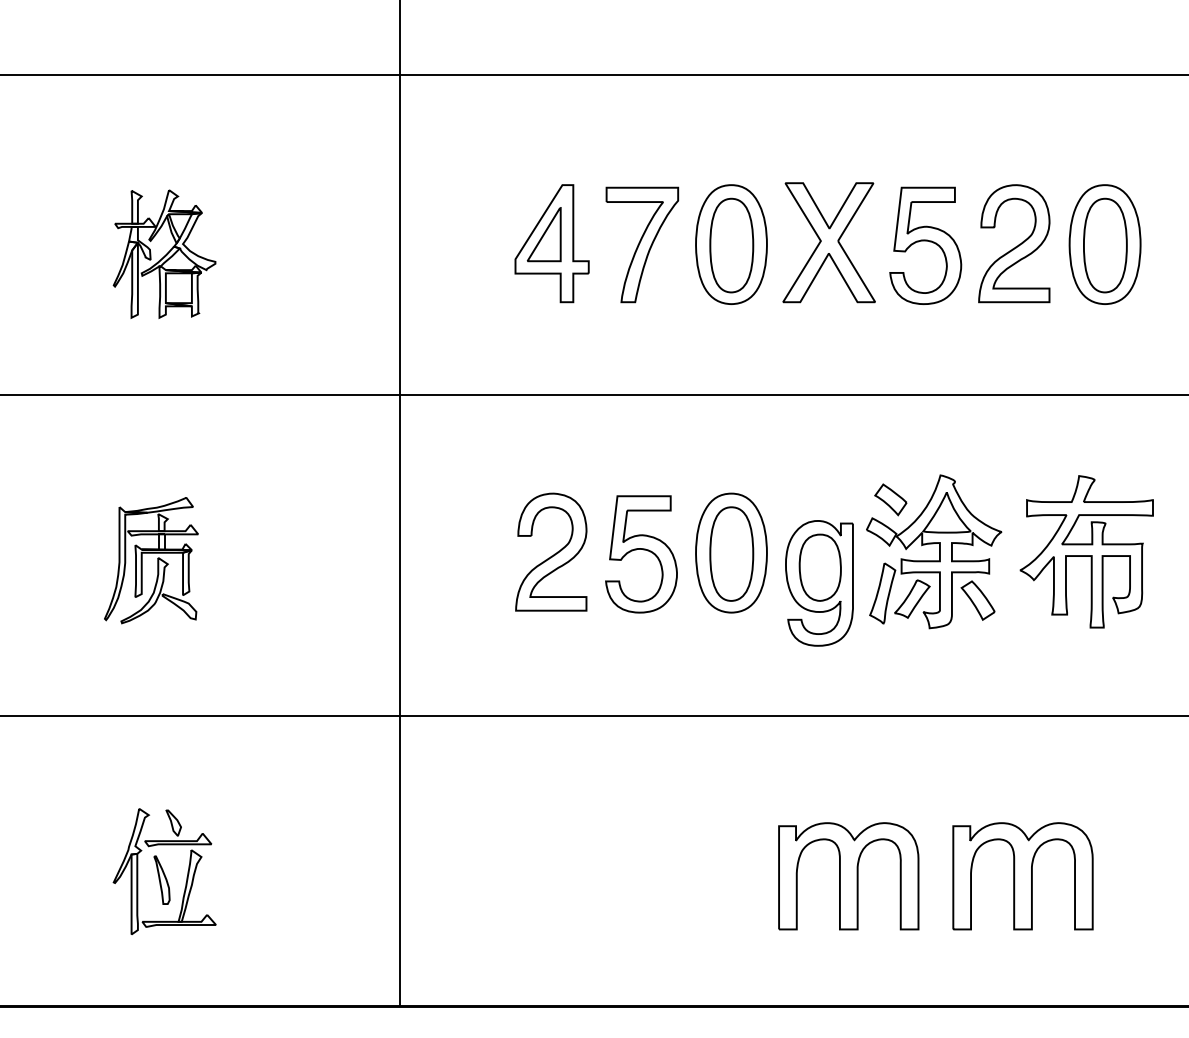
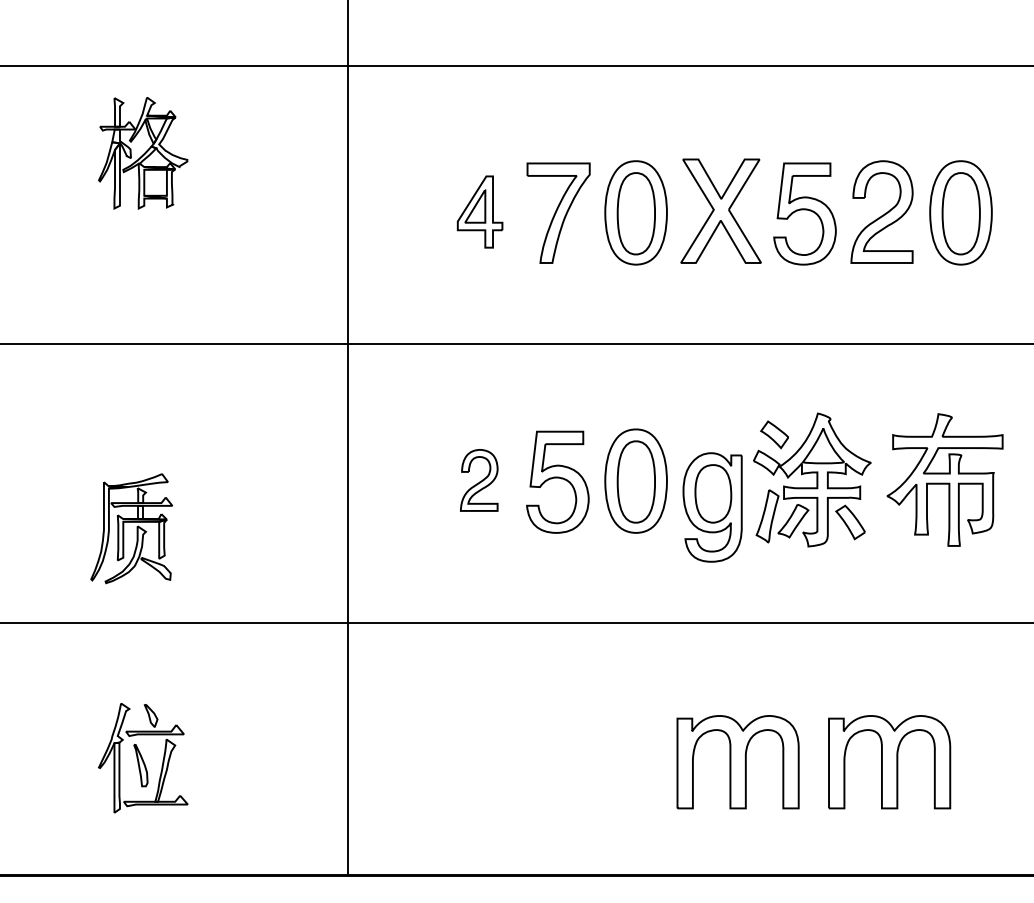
part: (551, 243) -> (479, 211), size x0.7
part: (164, 254) -> (143, 153), moved
part: (550, 552) -> (478, 480), size x0.6
part: (151, 560) -> (131, 528), moved

